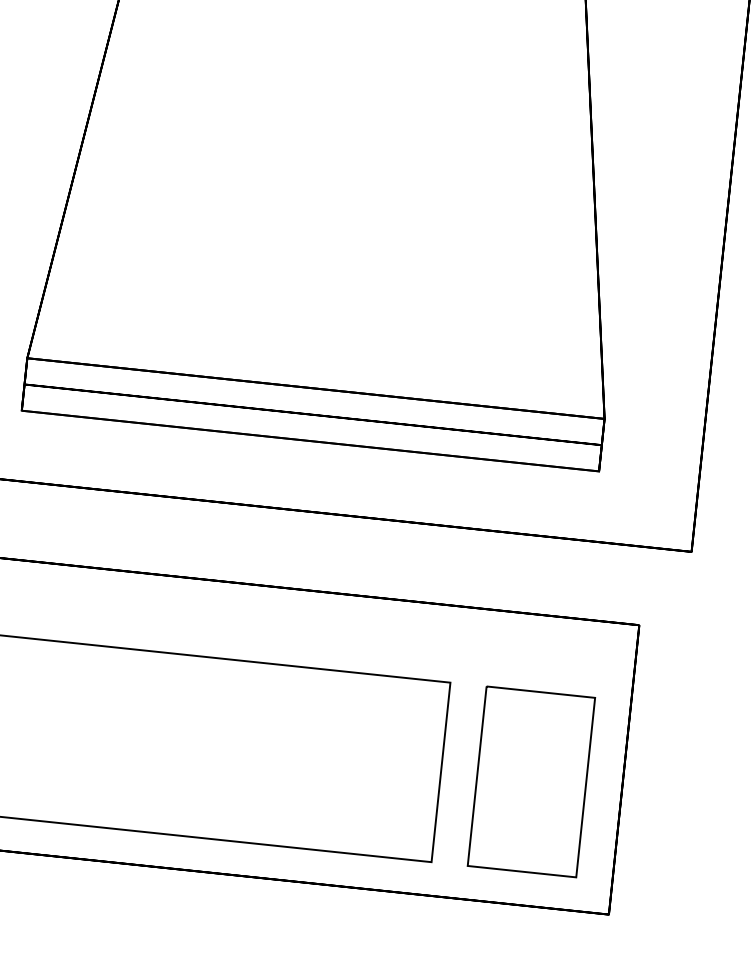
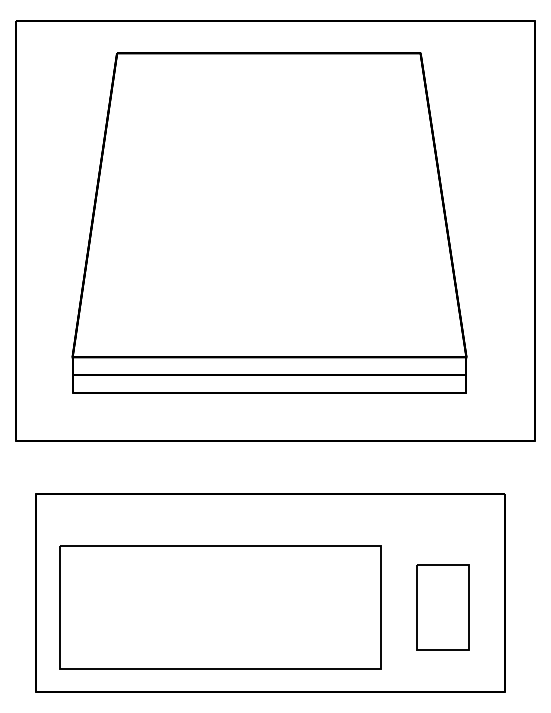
part: (530, 781) -> (442, 607), size x0.7

